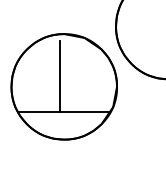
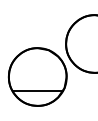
line: (60, 74) -> (35, 70), removed

